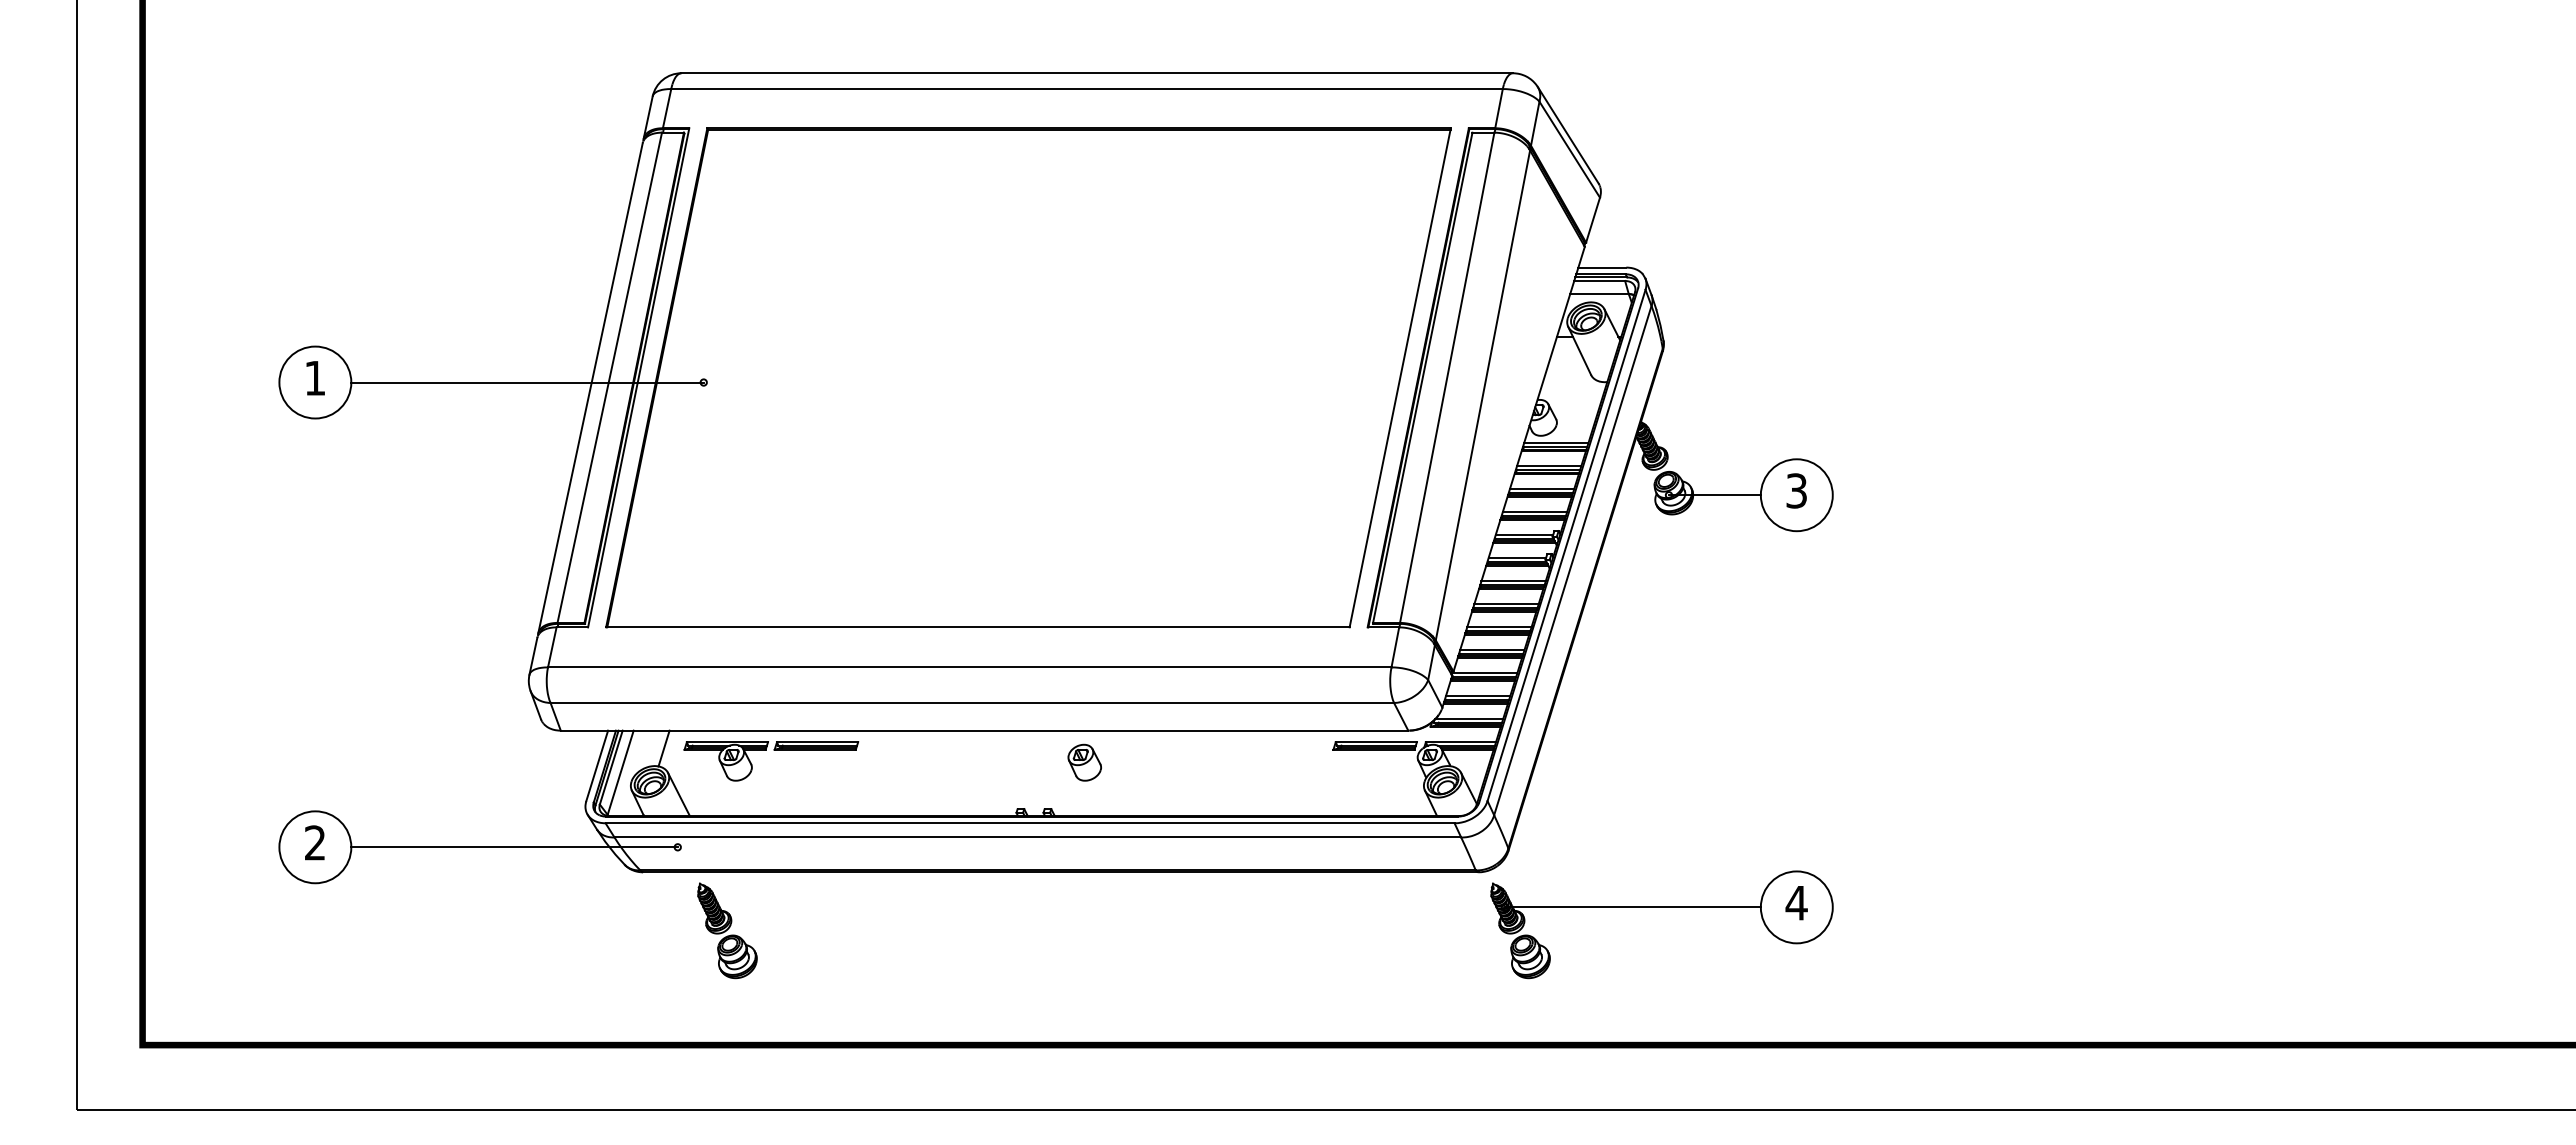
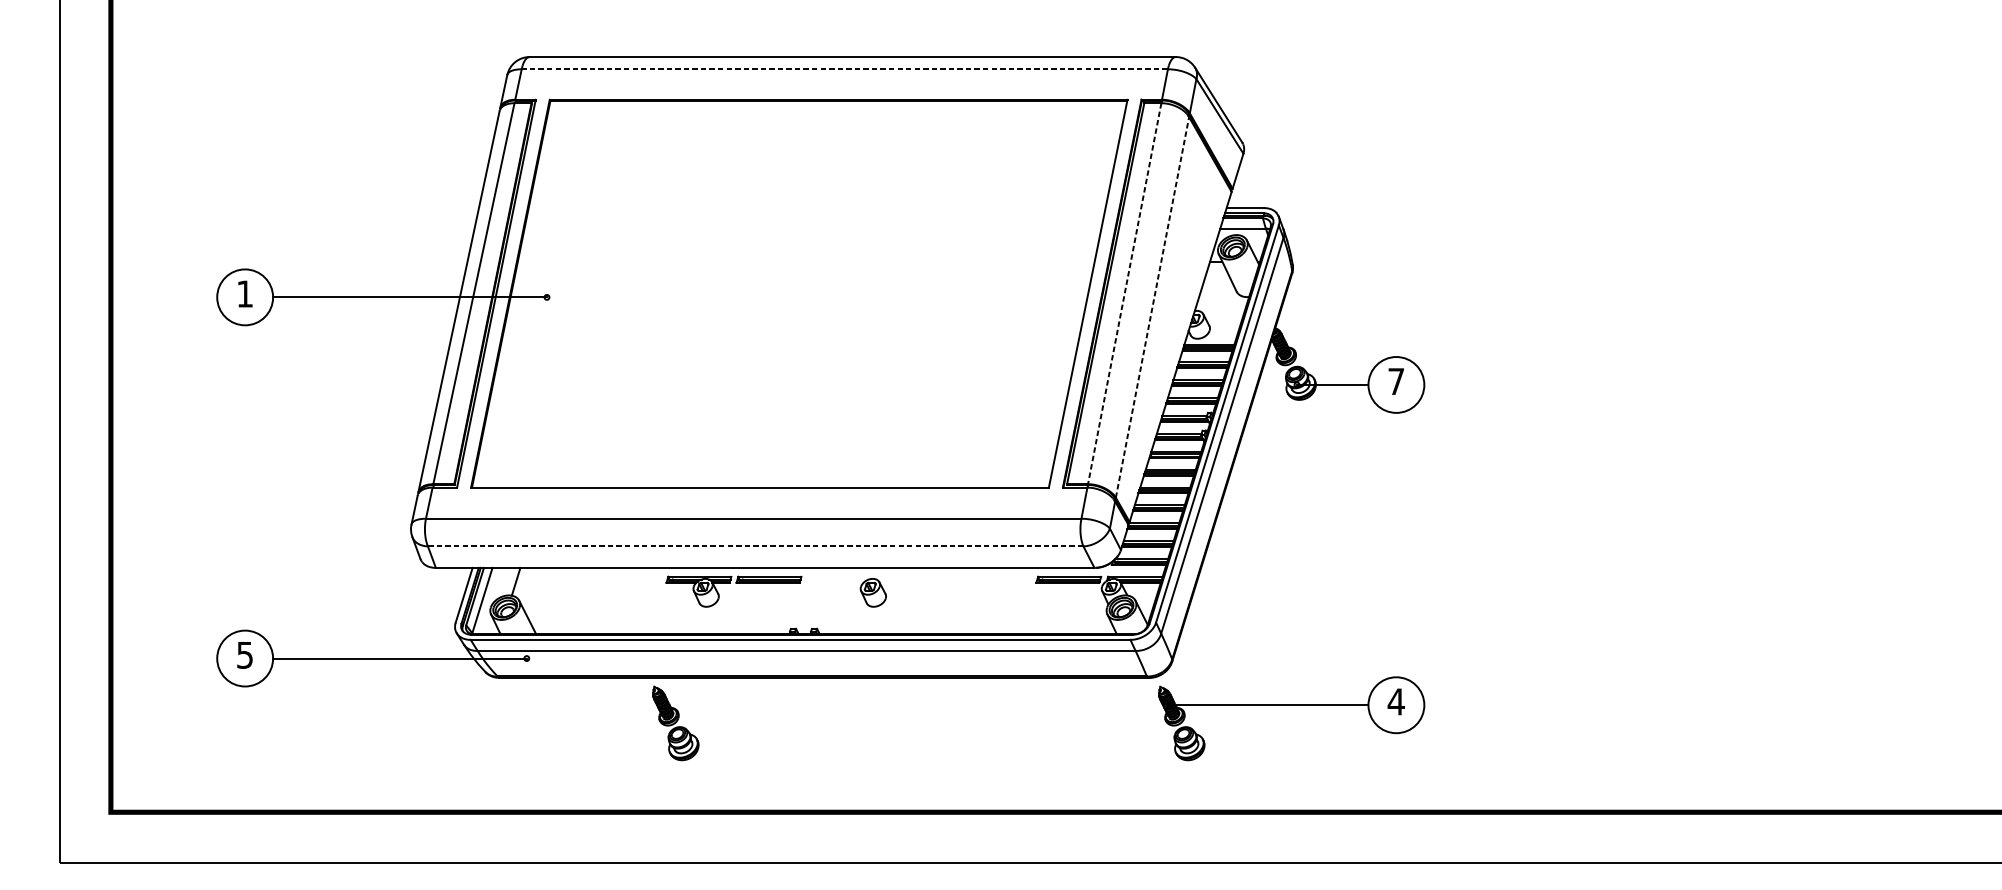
line: (1087, 89) -> (845, 69), solid -> dashed
line: (1447, 377) -> (1124, 293), solid -> dashed
line: (1483, 394) -> (1152, 306), solid -> dashed
text: (1796, 490) -> (1396, 381), 3 -> 7
line: (972, 703) -> (755, 546), solid -> dashed
part: (773, 750) -> (735, 583), moved
part: (1084, 762) -> (873, 592), moved
text: (315, 842) -> (245, 654), 2 -> 5
part: (727, 930) -> (675, 723), moved

